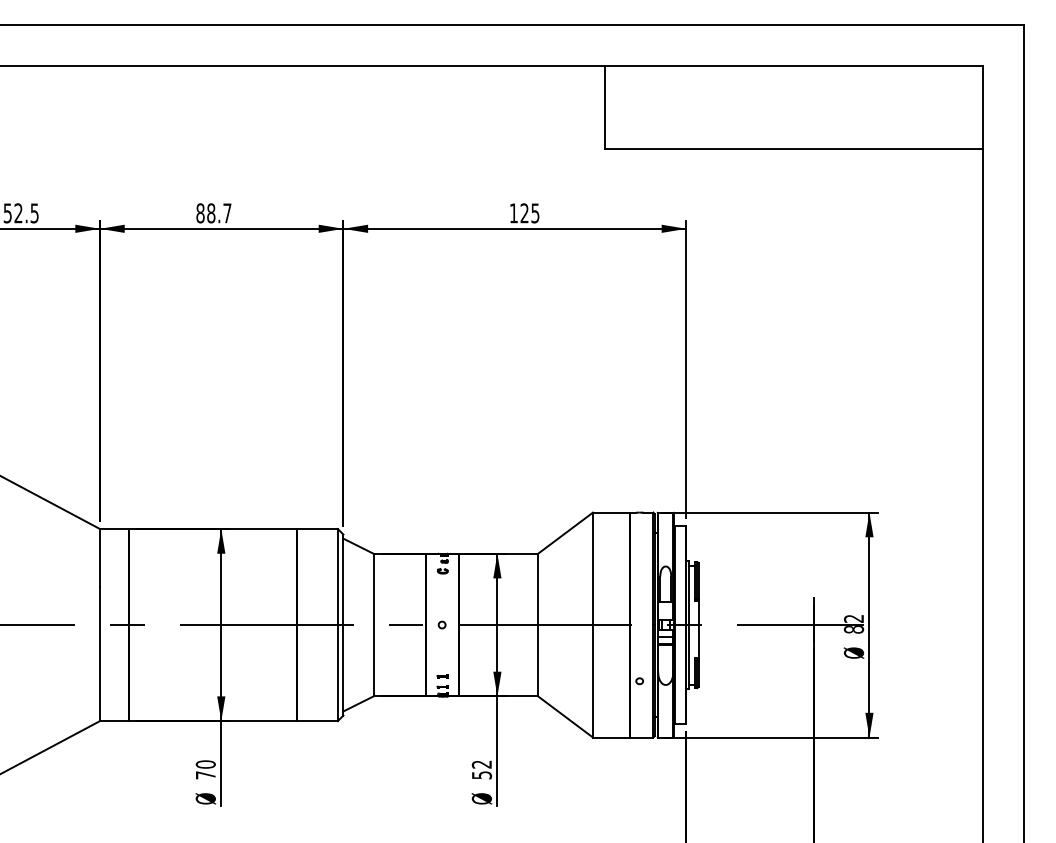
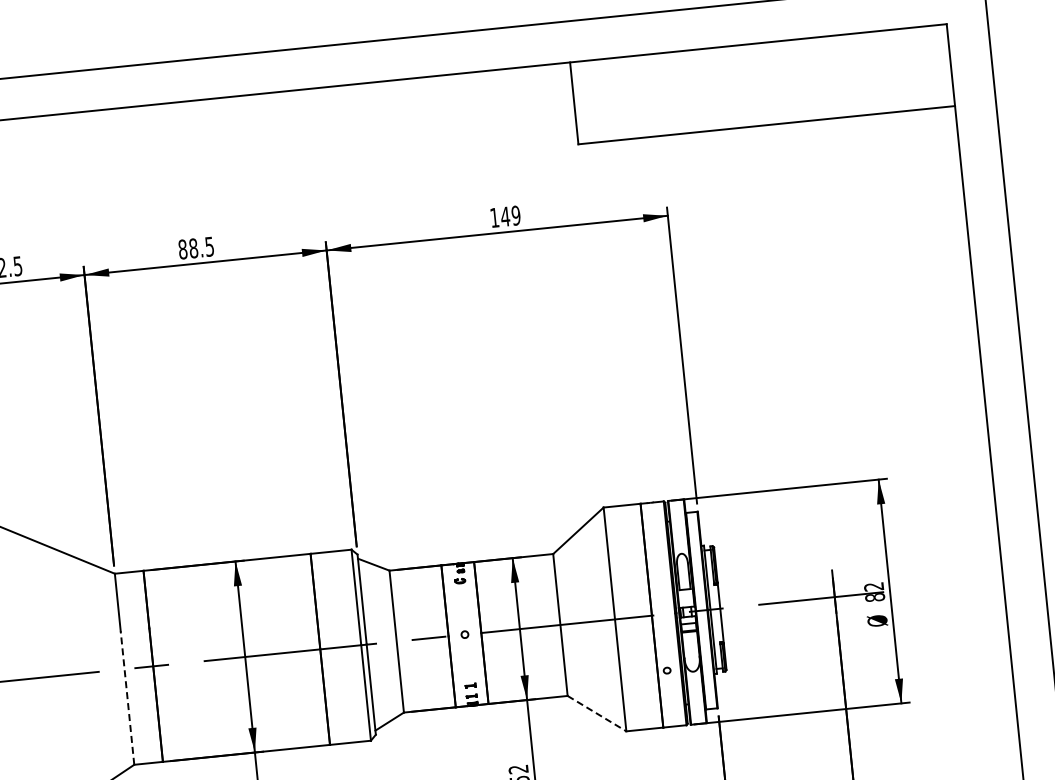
text: (227, 213) -> (209, 246), 88.7 -> 88.5
text: (529, 213) -> (510, 216), 125 -> 149
line: (100, 653) -> (127, 697), solid -> dashed
line: (565, 717) -> (597, 714), solid -> dashed

